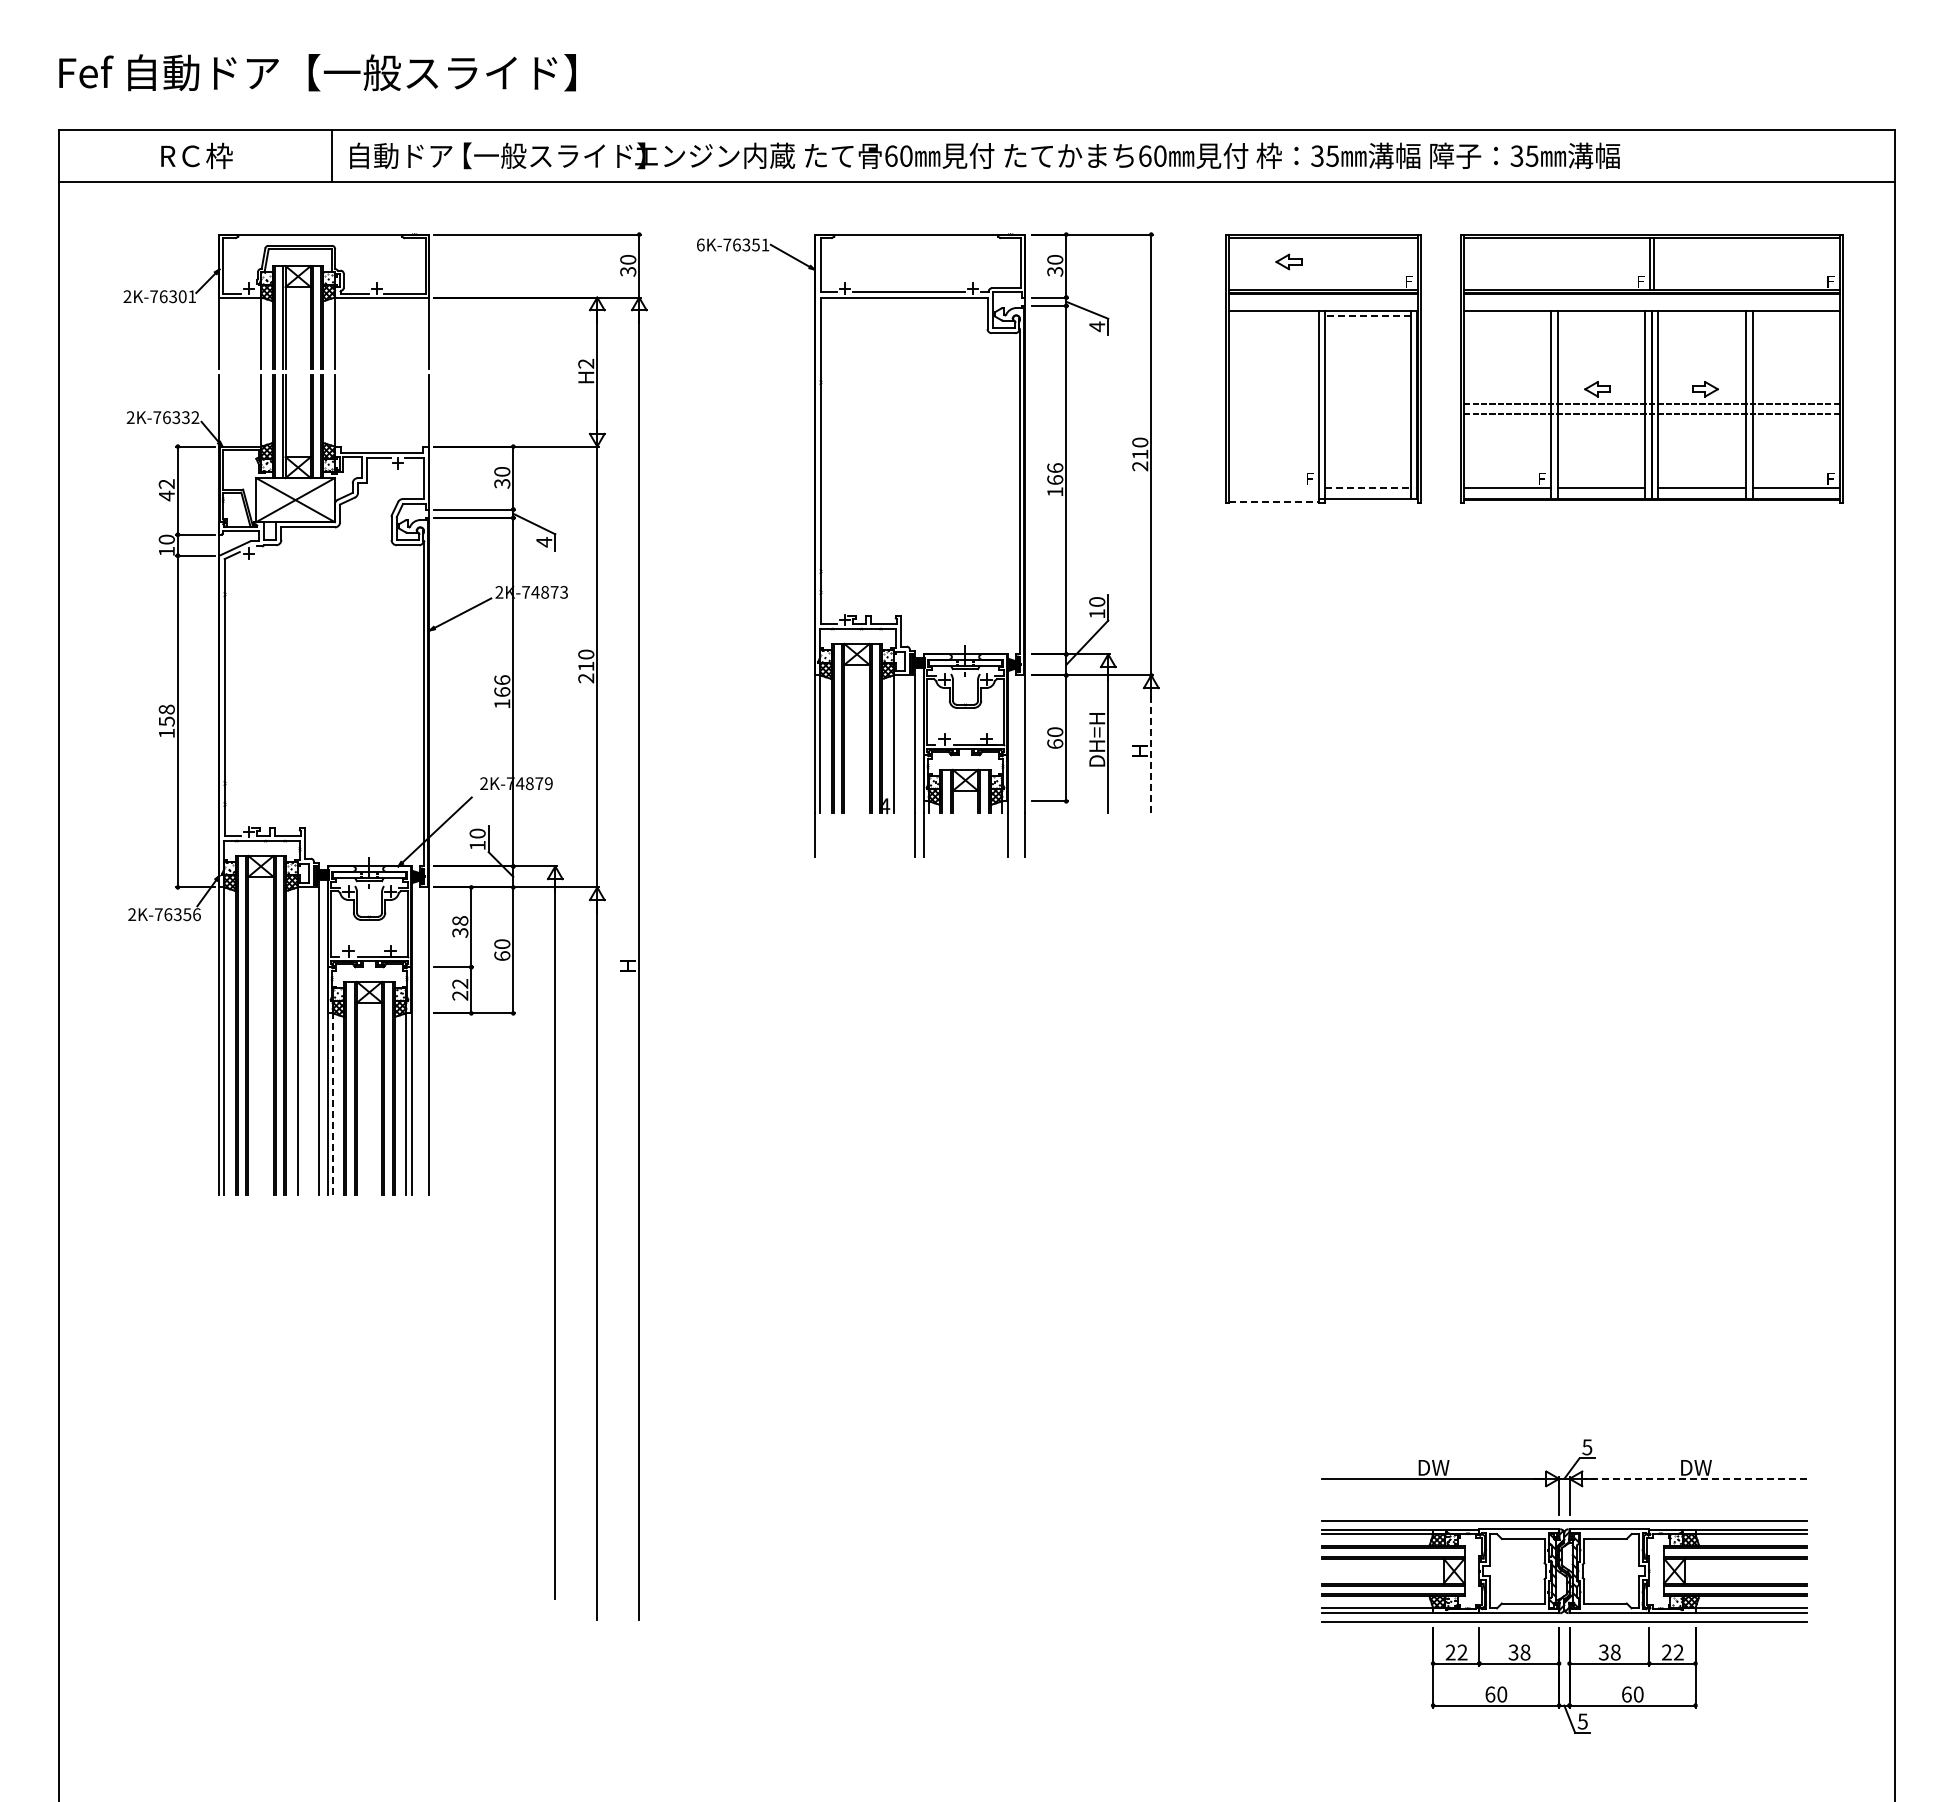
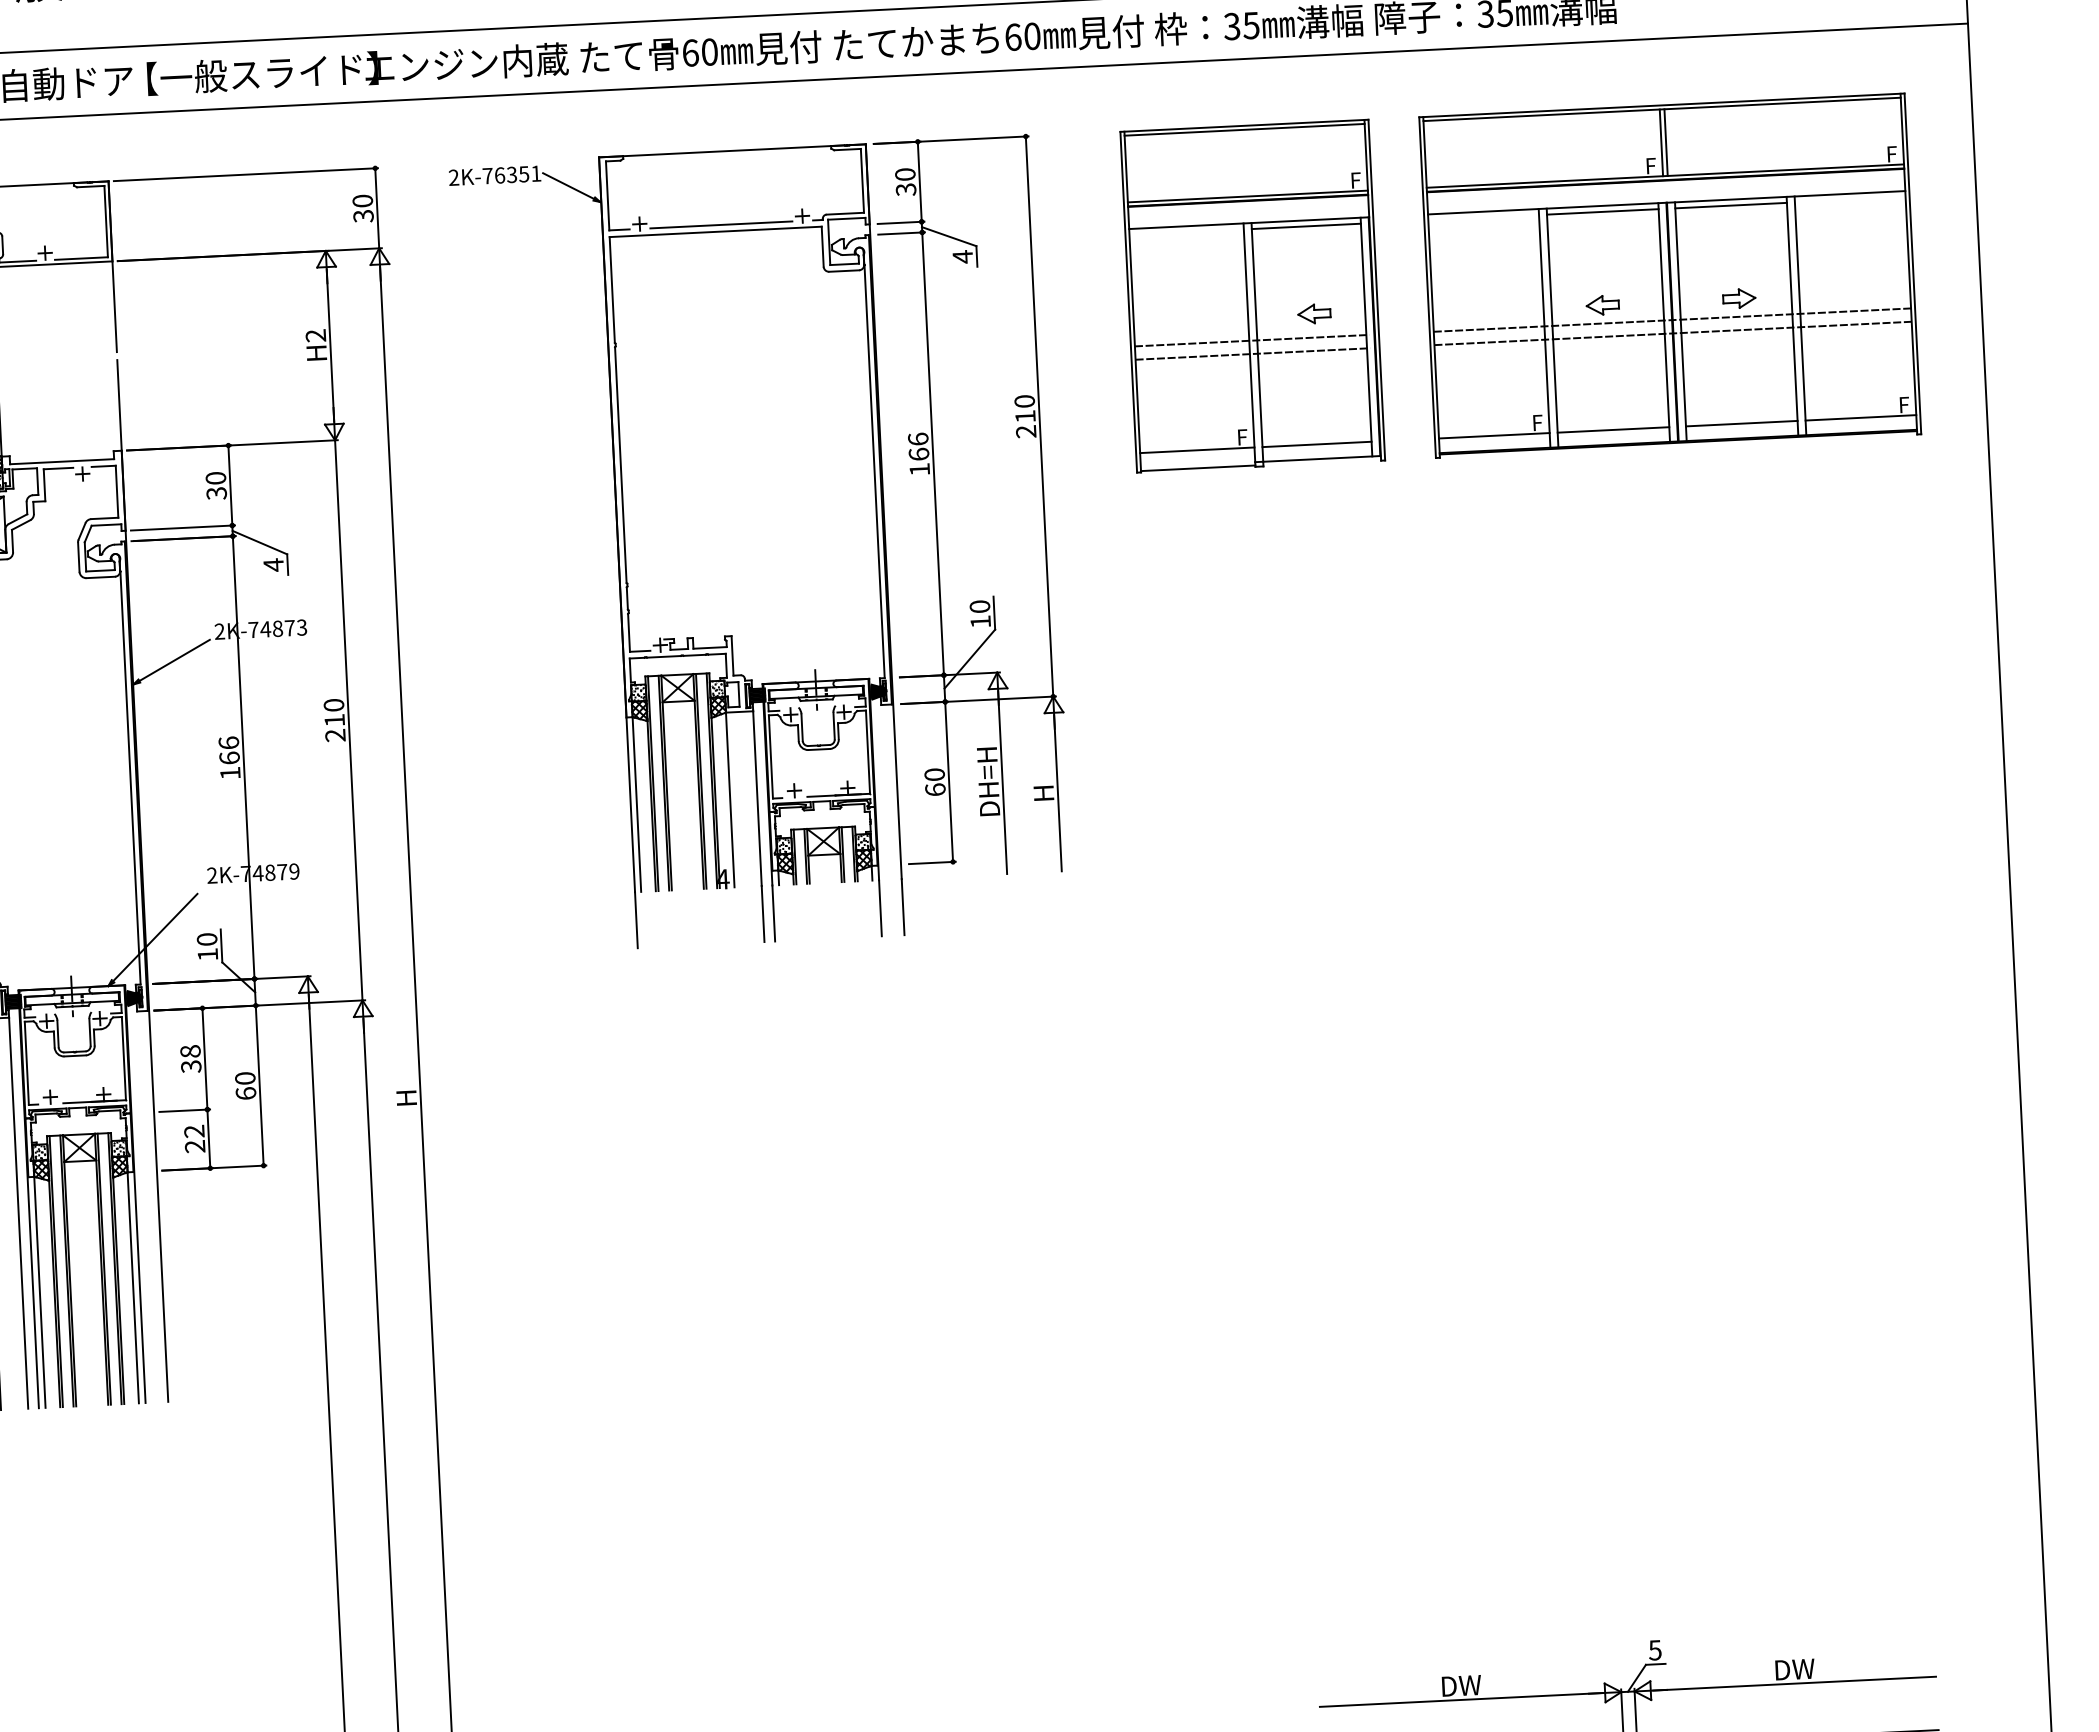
text: (700, 244) -> (453, 177), 6K-76351 -> 2K-76351
part: (1288, 261) -> (1313, 313), moved
line: (1368, 315) -> (1306, 225), dashed -> solid
line: (1601, 315) -> (1602, 211), added
line: (1702, 315) -> (1731, 205), added
line: (1320, 403) -> (1251, 340), added
line: (1320, 414) -> (1251, 354), added
line: (1273, 487) -> (1196, 450), added
line: (1368, 487) -> (1317, 444), dashed -> solid
line: (1274, 501) -> (1198, 467), dashed -> solid
line: (1151, 751) -> (1058, 793), dashed -> solid
line: (332, 1103) -> (39, 1291), dashed -> solid
line: (1695, 1478) -> (1794, 1683), dashed -> solid

